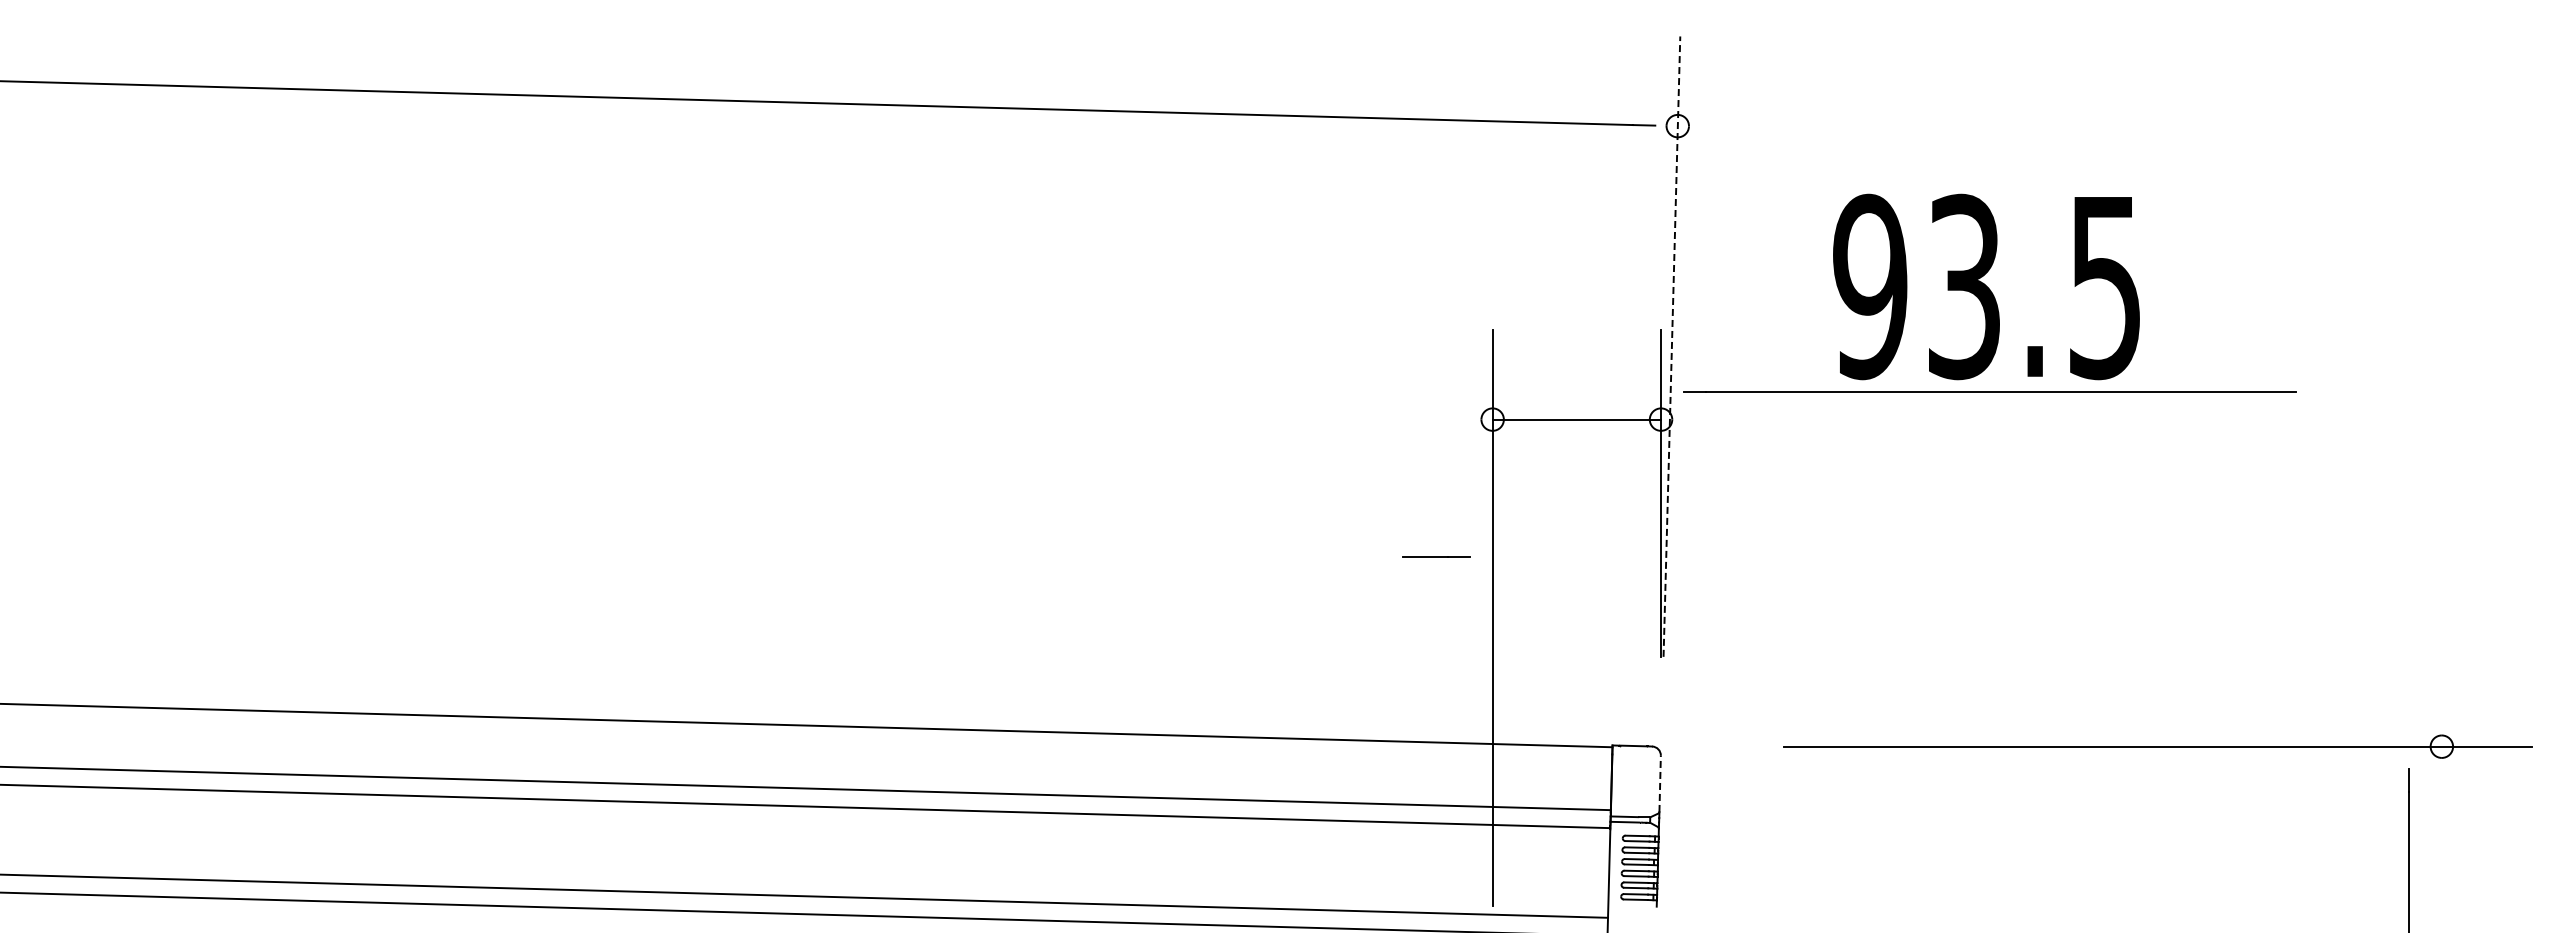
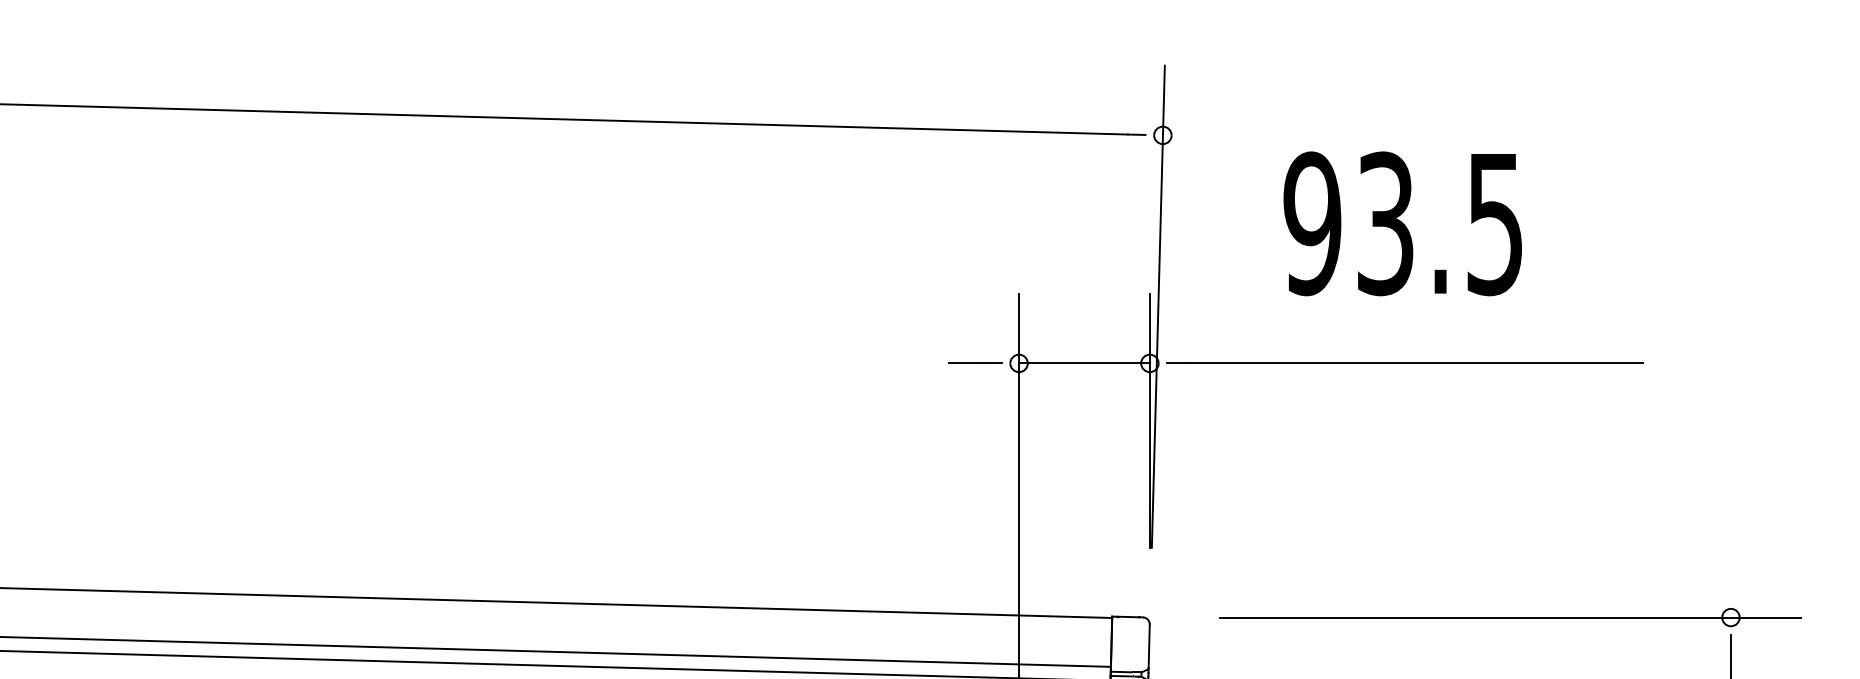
text: (1986, 286) -> (1402, 223), moved
line: (1671, 346) -> (1158, 306), dashed -> solid
line: (1989, 391) -> (1405, 363), moved
line: (1436, 556) -> (975, 363), moved
part: (2157, 746) -> (1510, 617), moved
line: (1660, 783) -> (1149, 646), dashed -> solid

